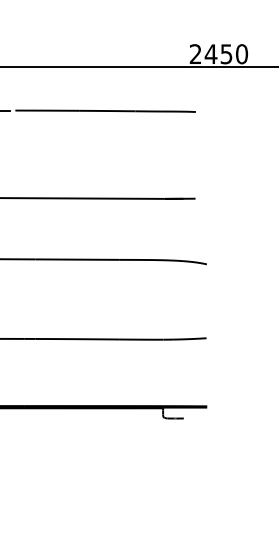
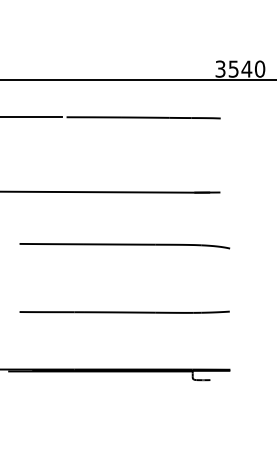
text: (210, 53) -> (233, 68), 2450 -> 3540

